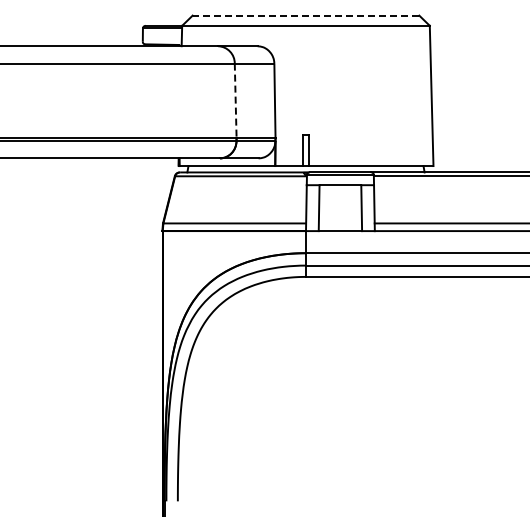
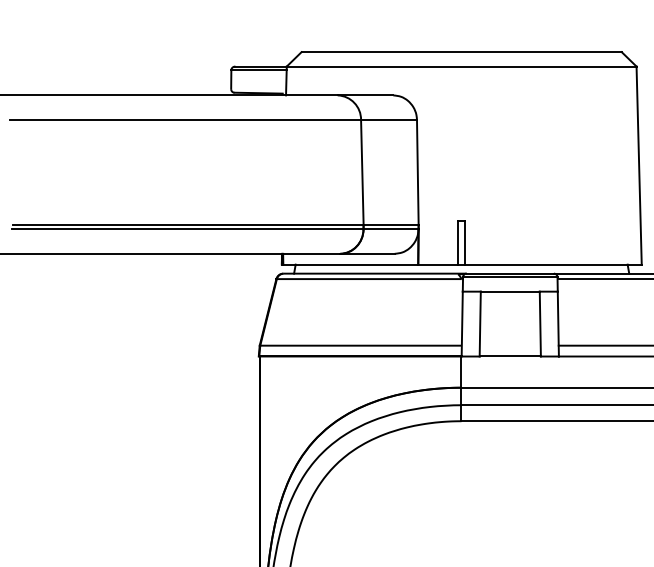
line: (305, 15) -> (460, 51), dashed -> solid
line: (235, 101) -> (362, 173), dashed -> solid

